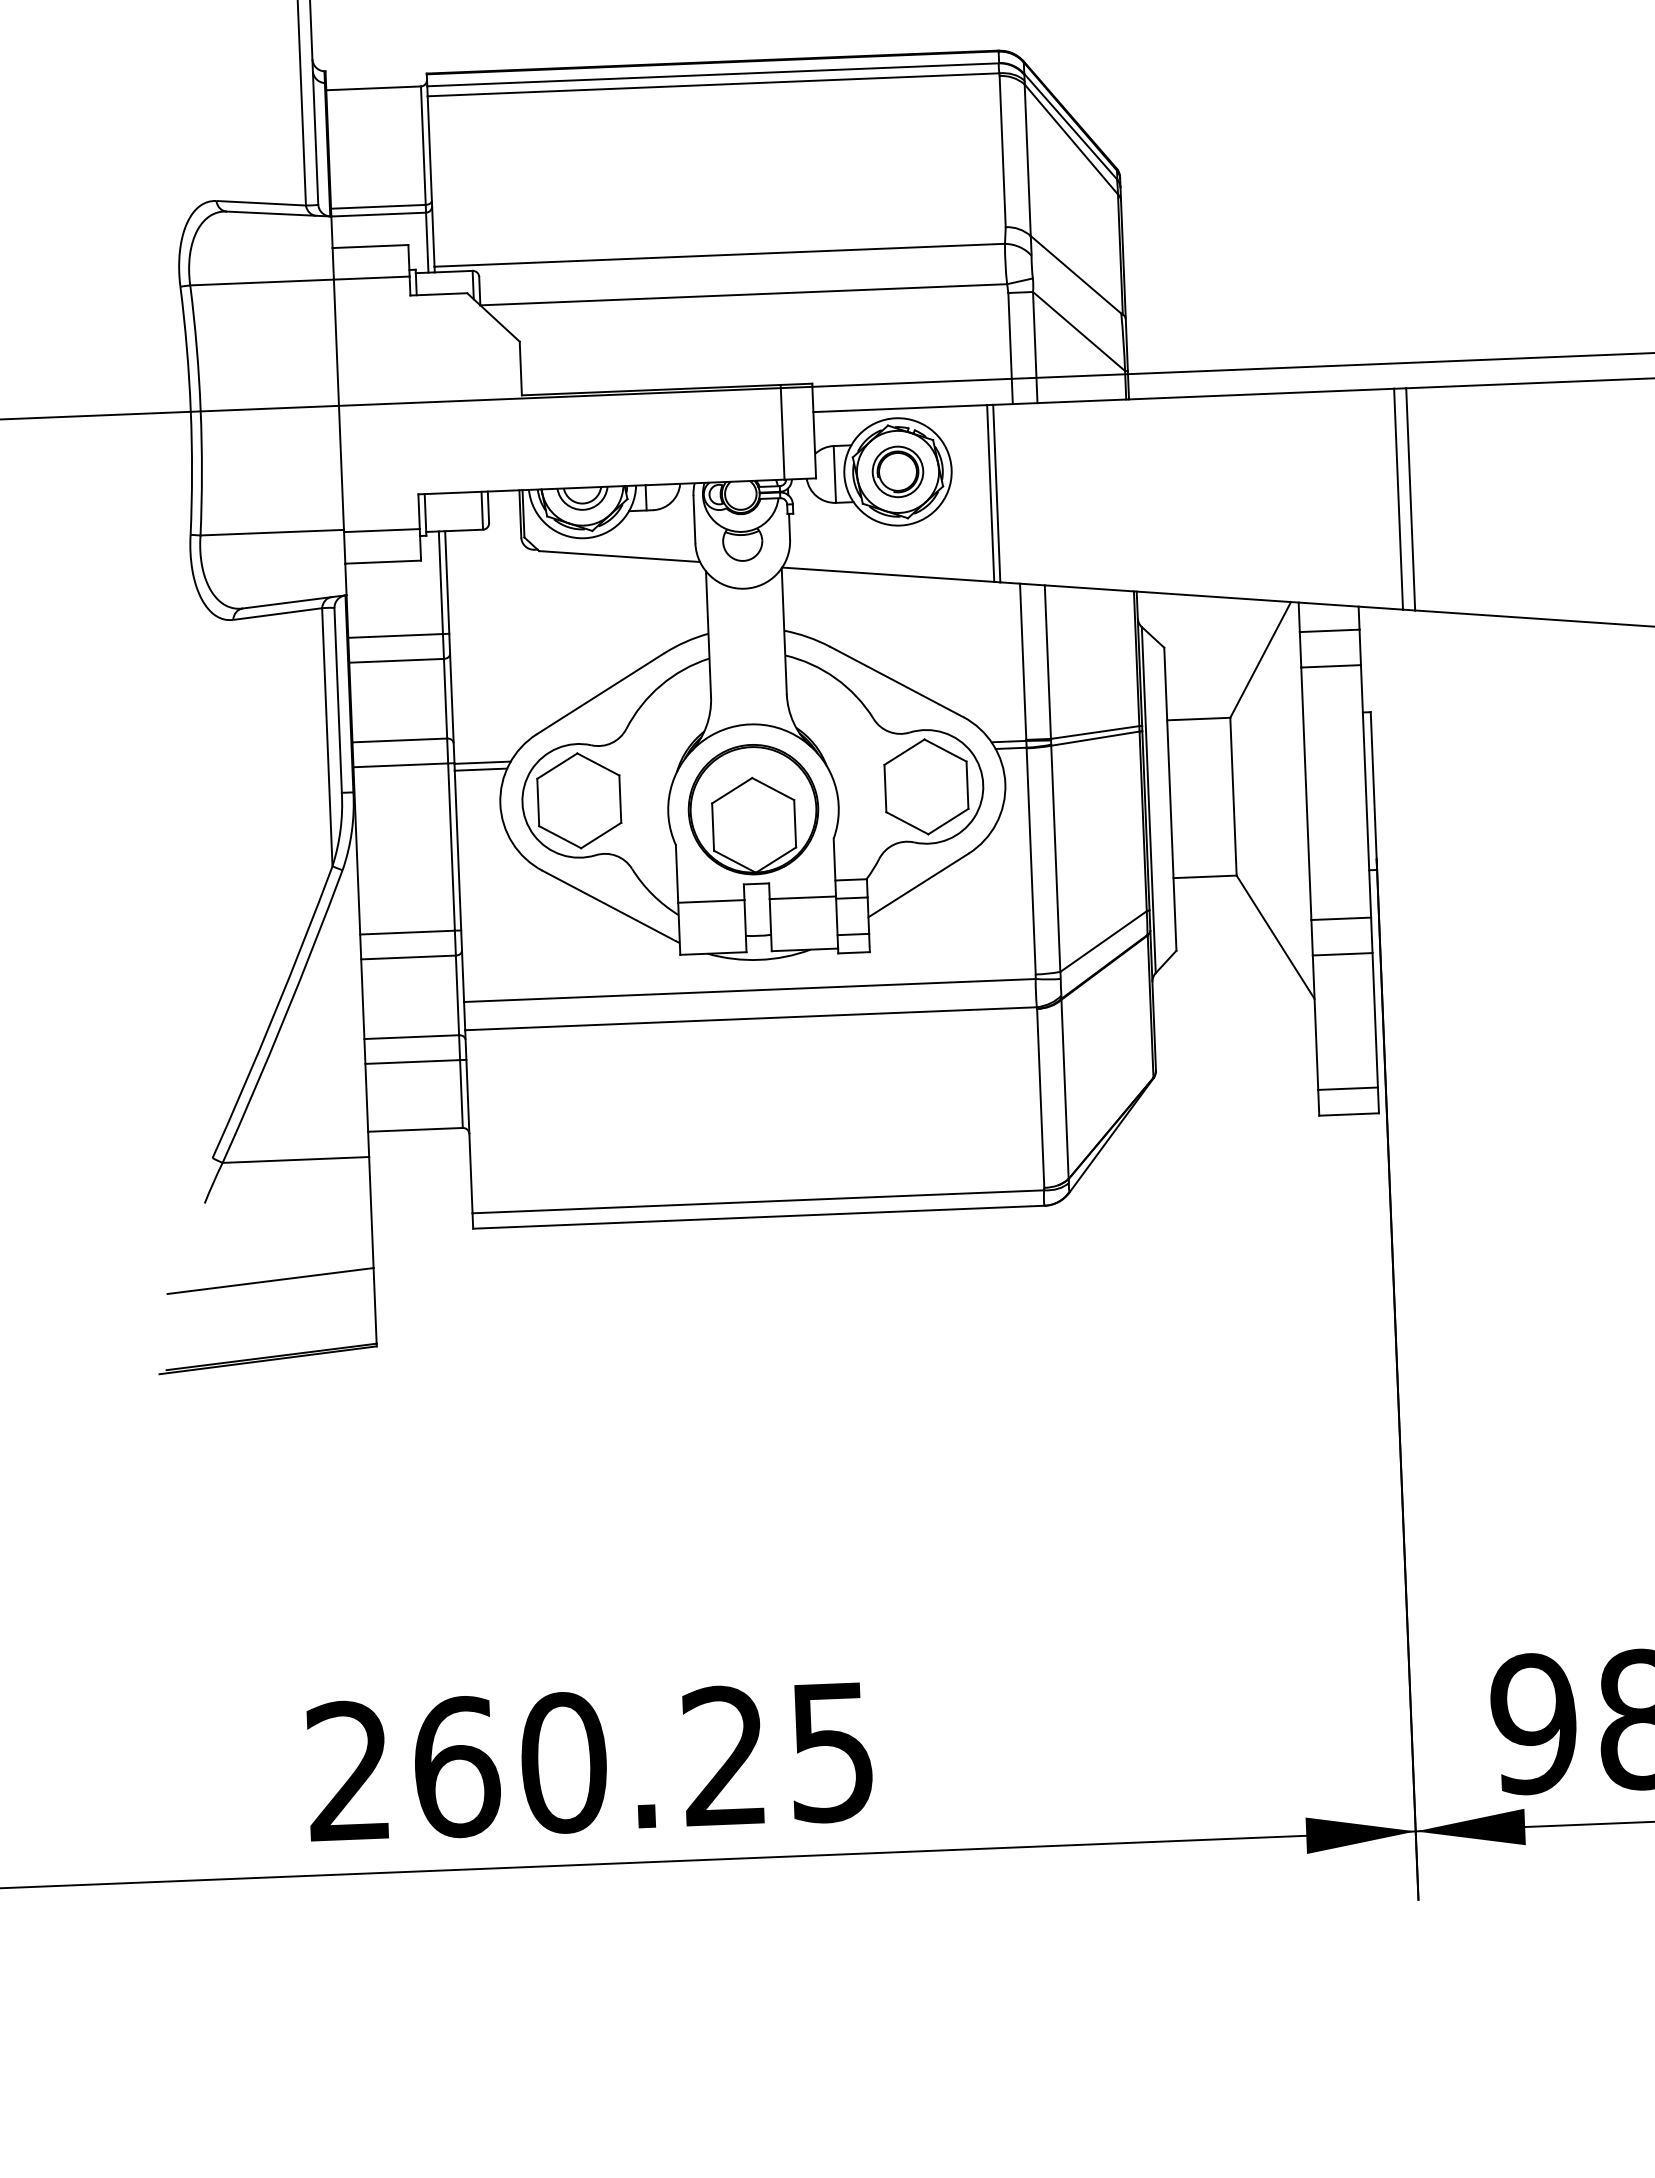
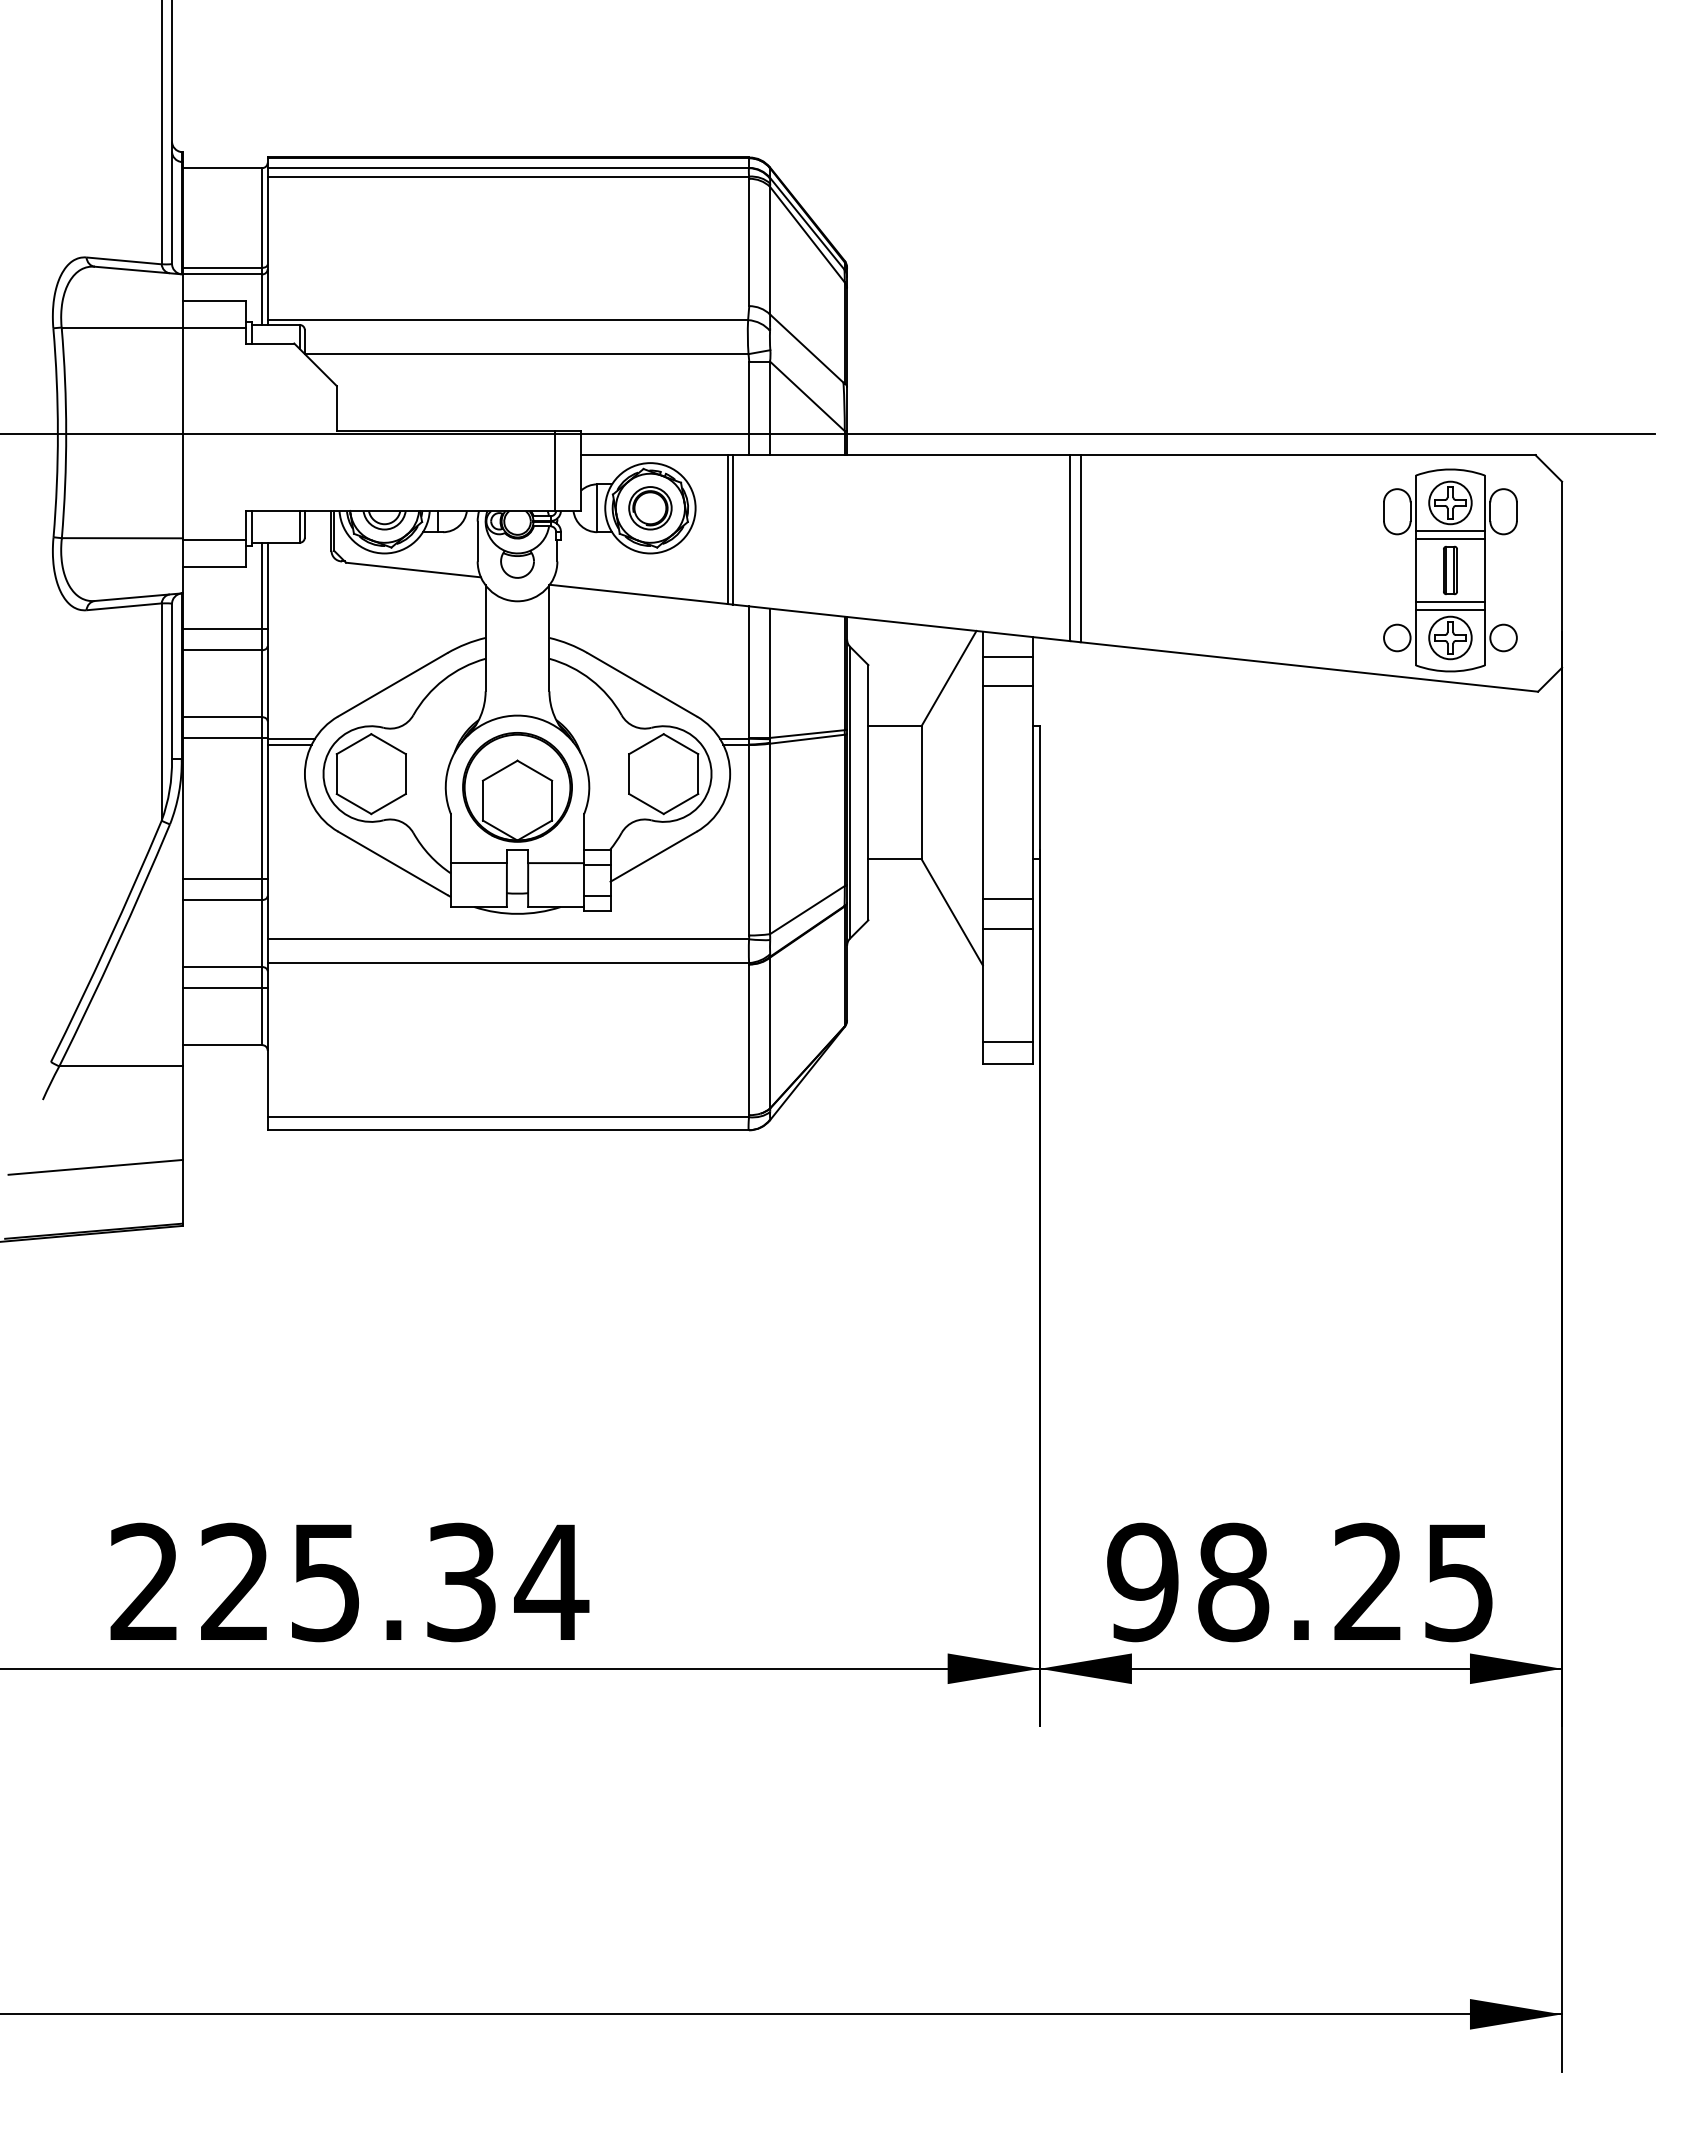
text: (645, 1759) -> (394, 1582), 260.25 -> 225.34

